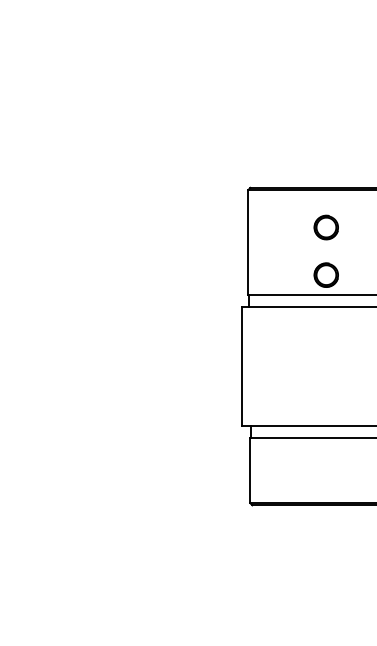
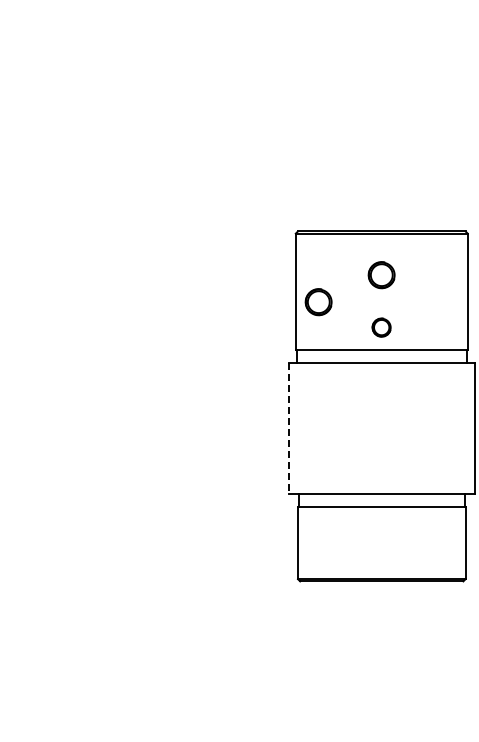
part: (269, 252) -> (318, 302), added
part: (326, 275) -> (381, 327), size x0.7
line: (242, 366) -> (289, 428), solid -> dashed

